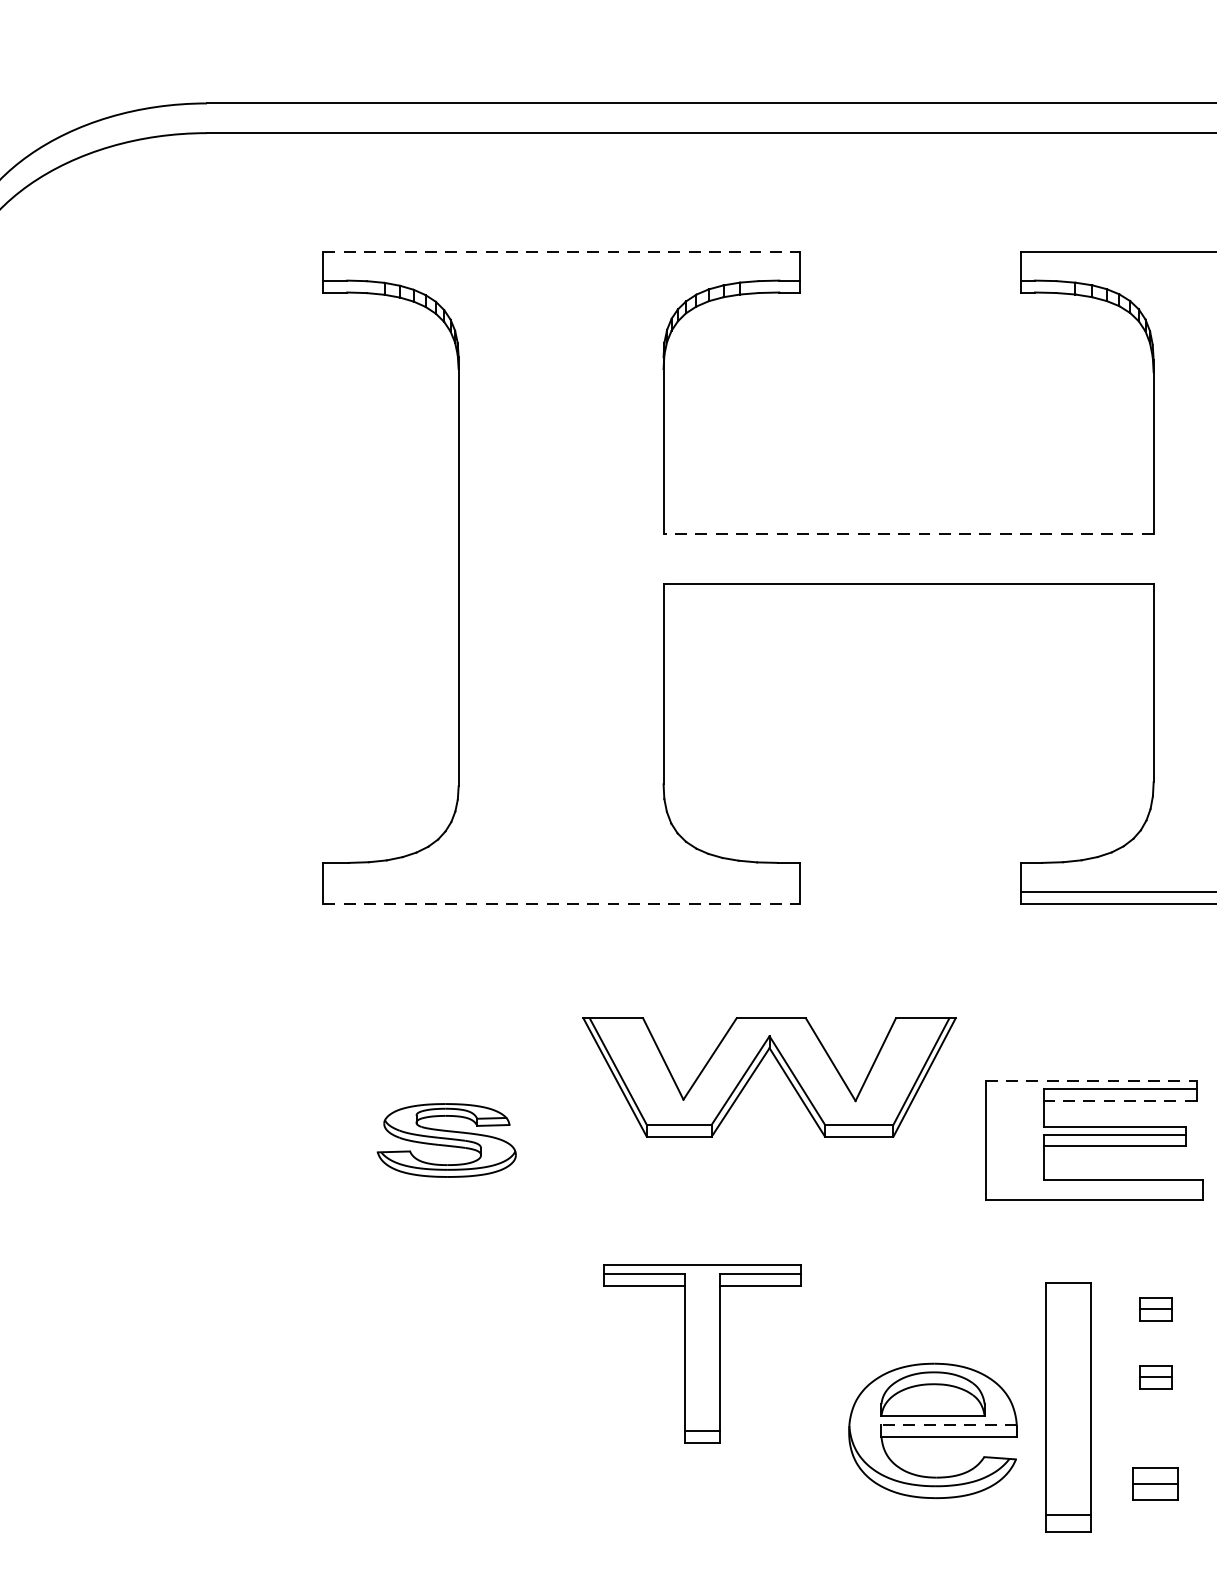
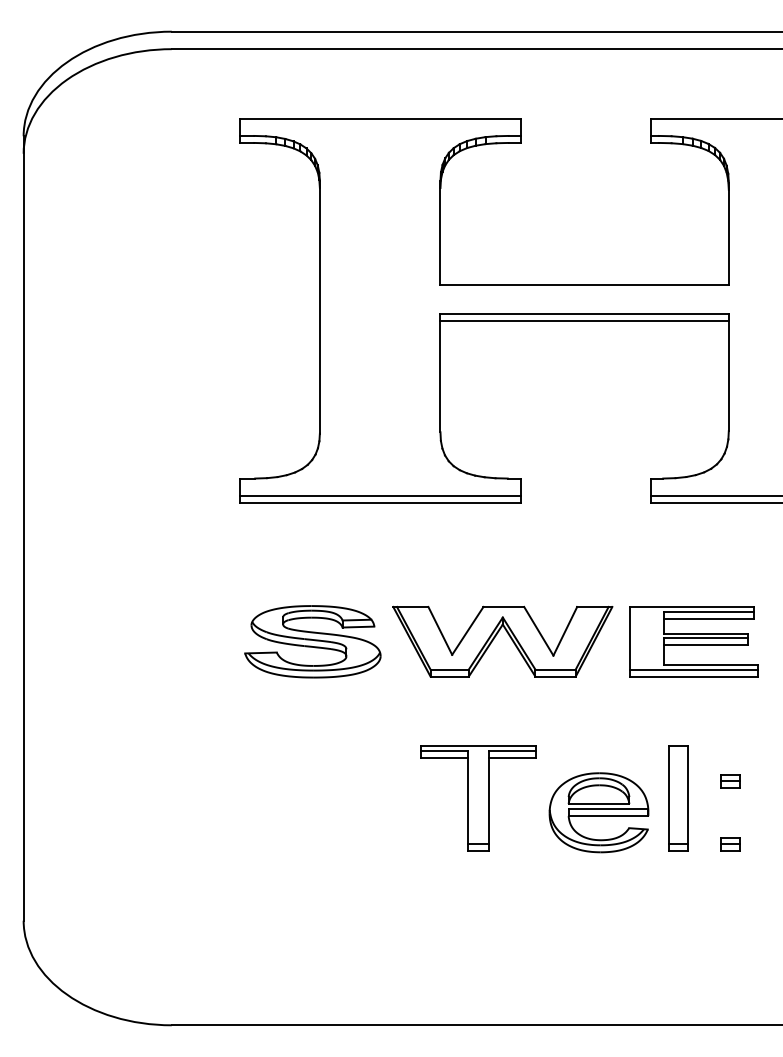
line: (563, 250) -> (381, 118), dashed -> solid
line: (908, 533) -> (584, 284), dashed -> solid
line: (908, 595) -> (584, 321), added
line: (561, 891) -> (380, 495), added
line: (563, 903) -> (381, 502), dashed -> solid
part: (758, 1068) -> (496, 636), moved
line: (1091, 1080) -> (692, 606), dashed -> solid
line: (1120, 1100) -> (709, 618), dashed -> solid
part: (446, 1139) -> (312, 641), size x1.67
line: (1093, 1187) -> (693, 669), added
part: (1156, 1309) -> (730, 741), removed
part: (702, 1353) -> (478, 798), moved
part: (1068, 1406) -> (678, 798), size x0.71
line: (949, 1425) -> (608, 809), dashed -> solid
part: (1156, 1484) -> (730, 844), size x0.71

